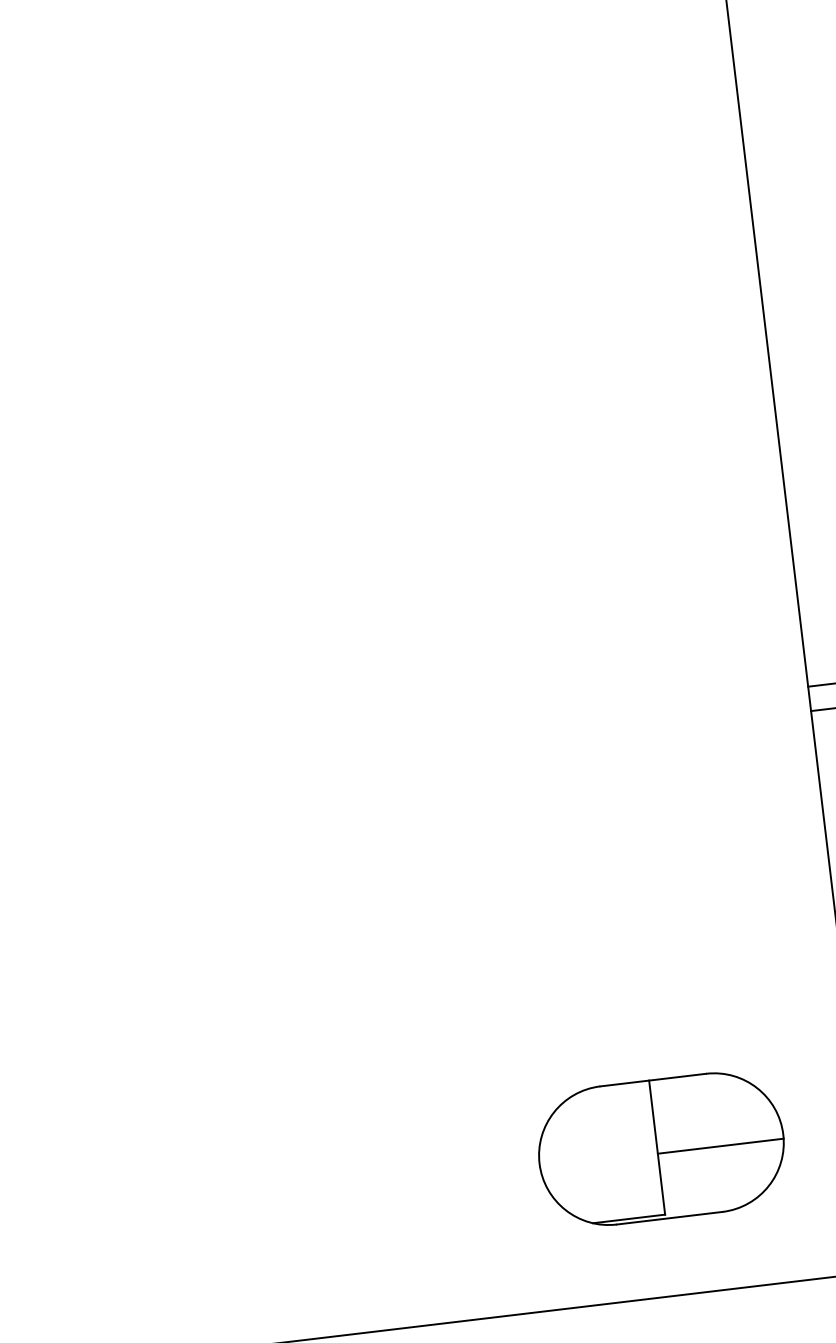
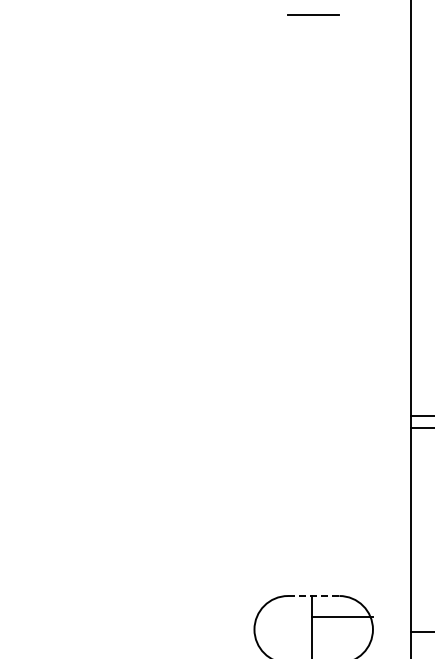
line: (652, 1081) -> (313, 596), solid -> dashed
line: (719, 1146) -> (341, 616), moved

